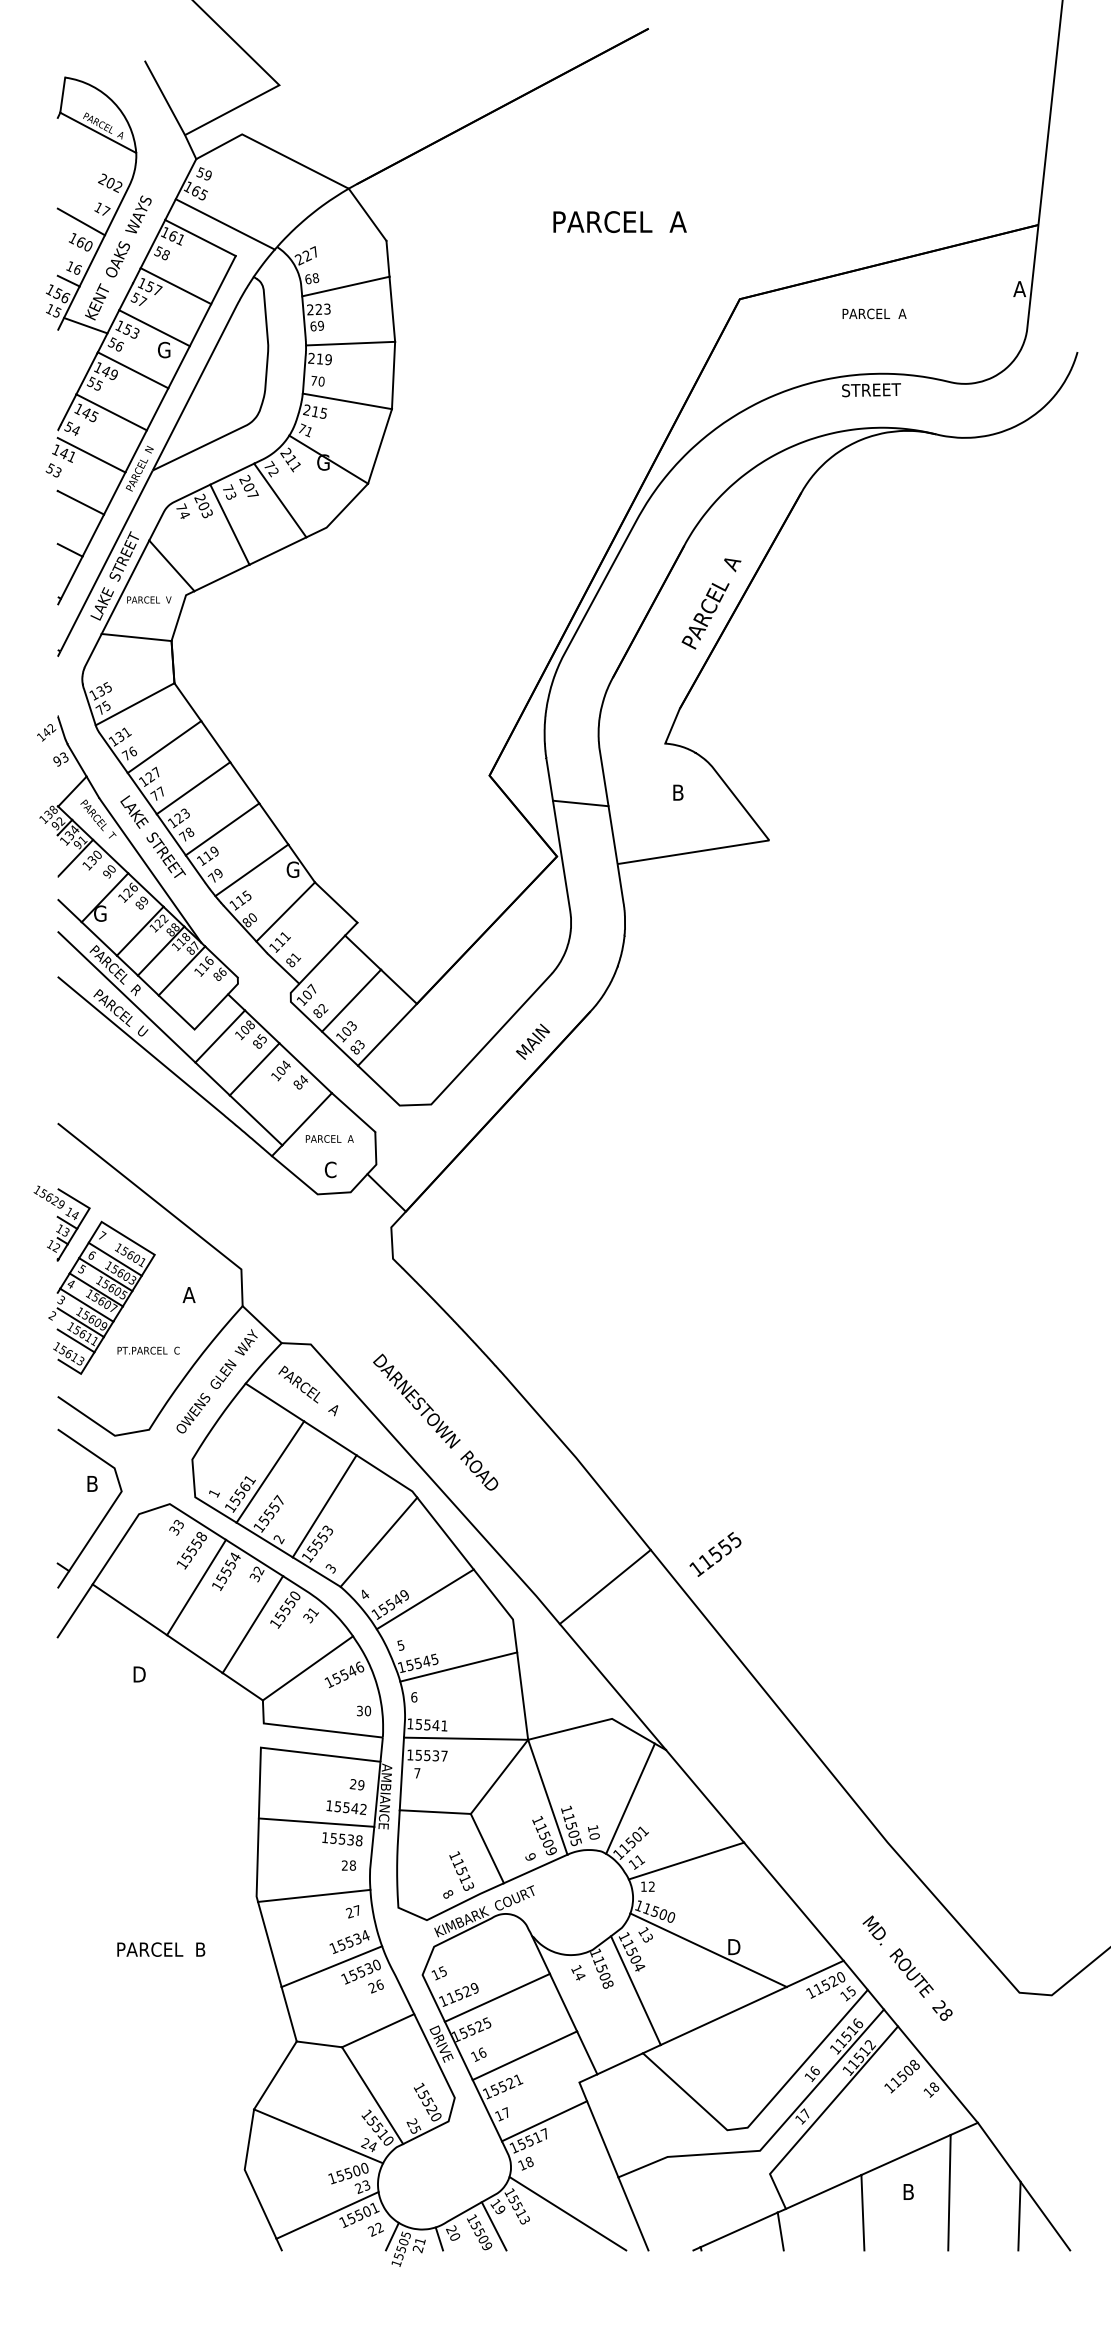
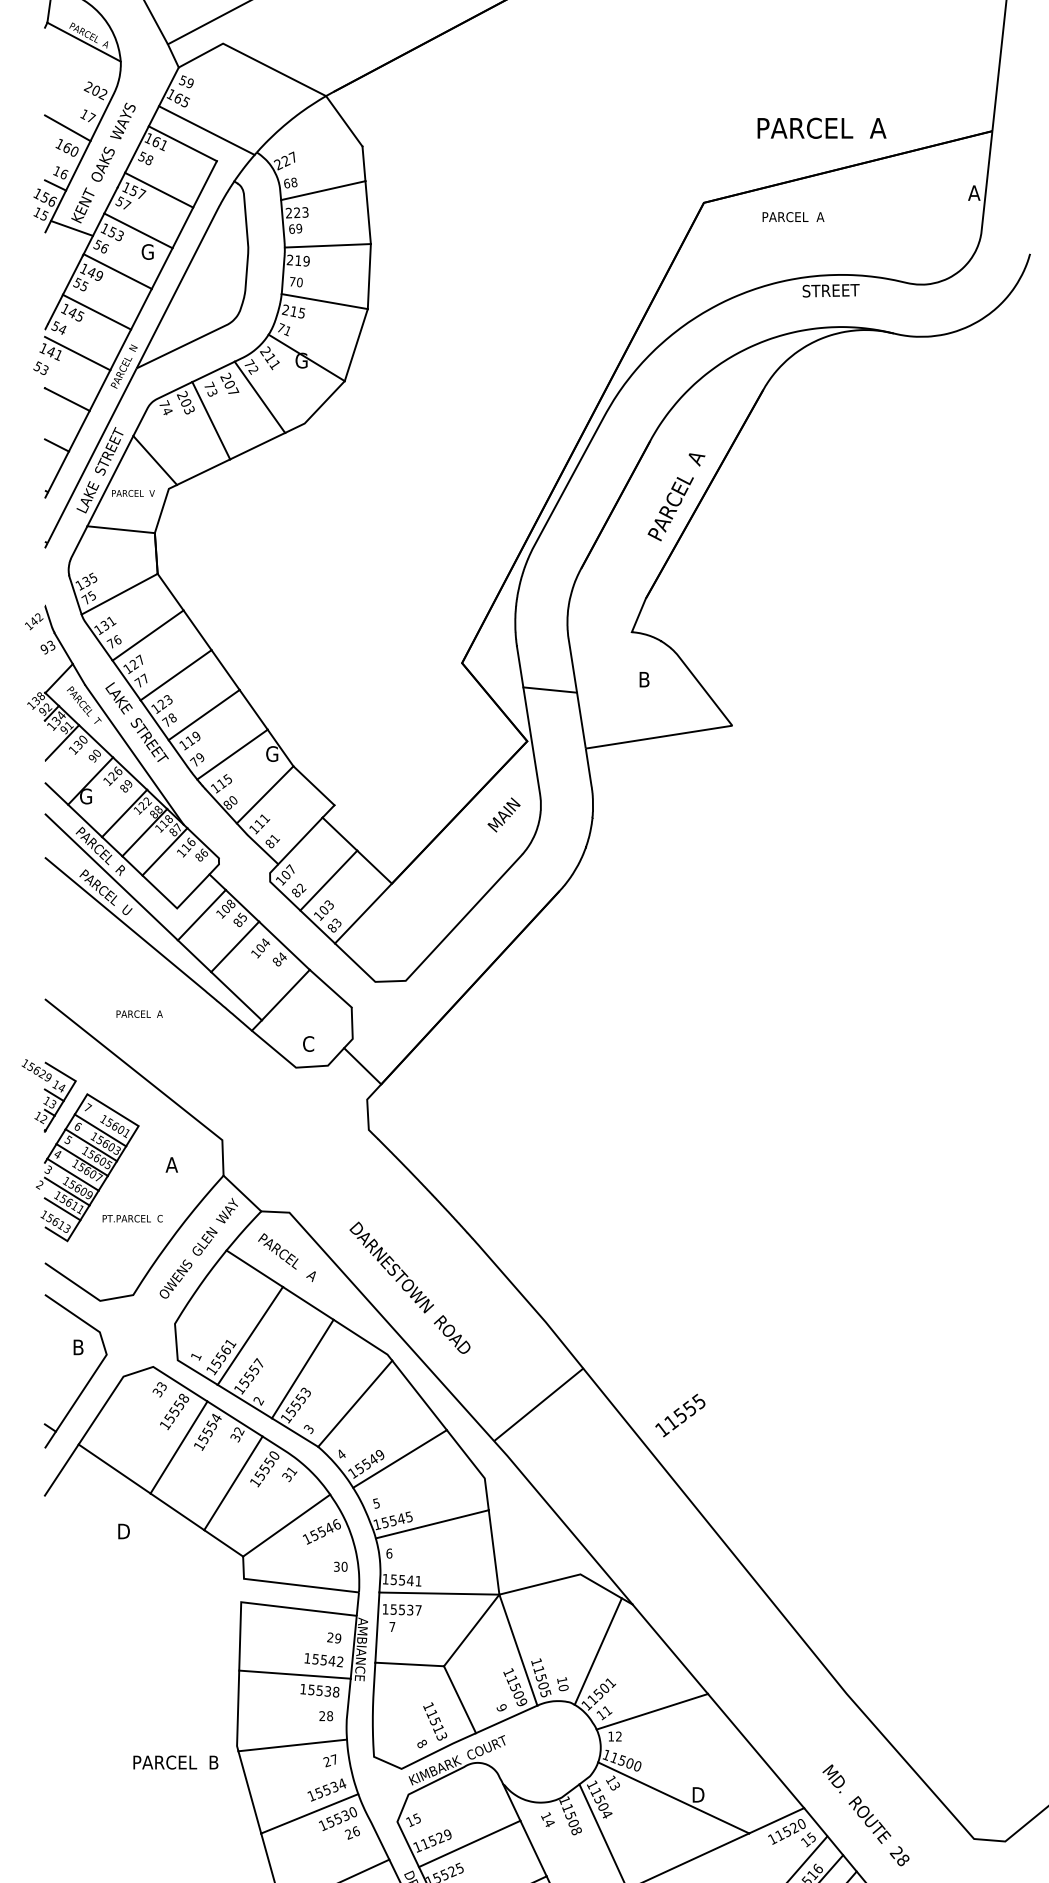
text: (619, 221) -> (821, 127), moved
text: (874, 313) -> (793, 216), moved
text: (532, 1041) -> (503, 814), moved
text: (329, 1138) -> (139, 1013), moved
line: (604, 1586) -> (538, 1404), moved
text: (161, 1949) -> (176, 1762), moved

